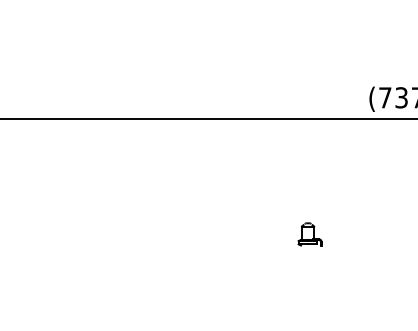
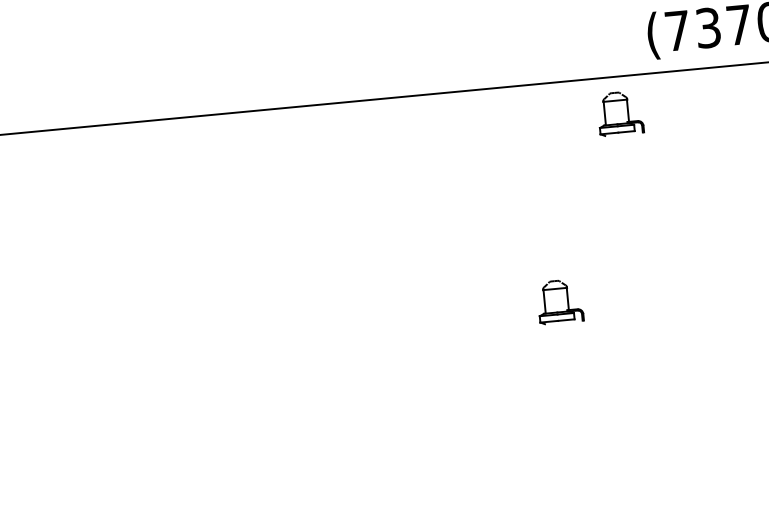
part: (350, 138) -> (619, 113), added

